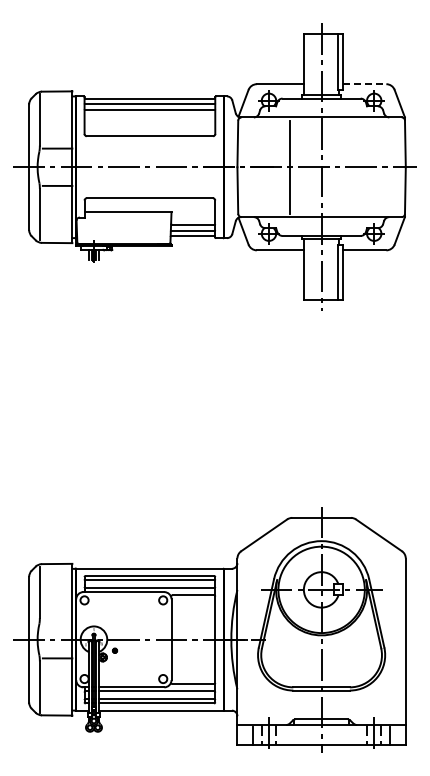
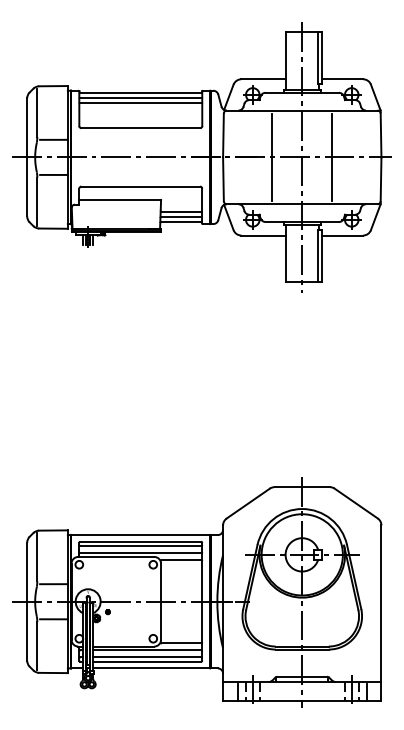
line: (364, 84) -> (342, 79), dashed -> solid
line: (353, 166) -> (332, 156), added
line: (57, 621) -> (53, 584), added

